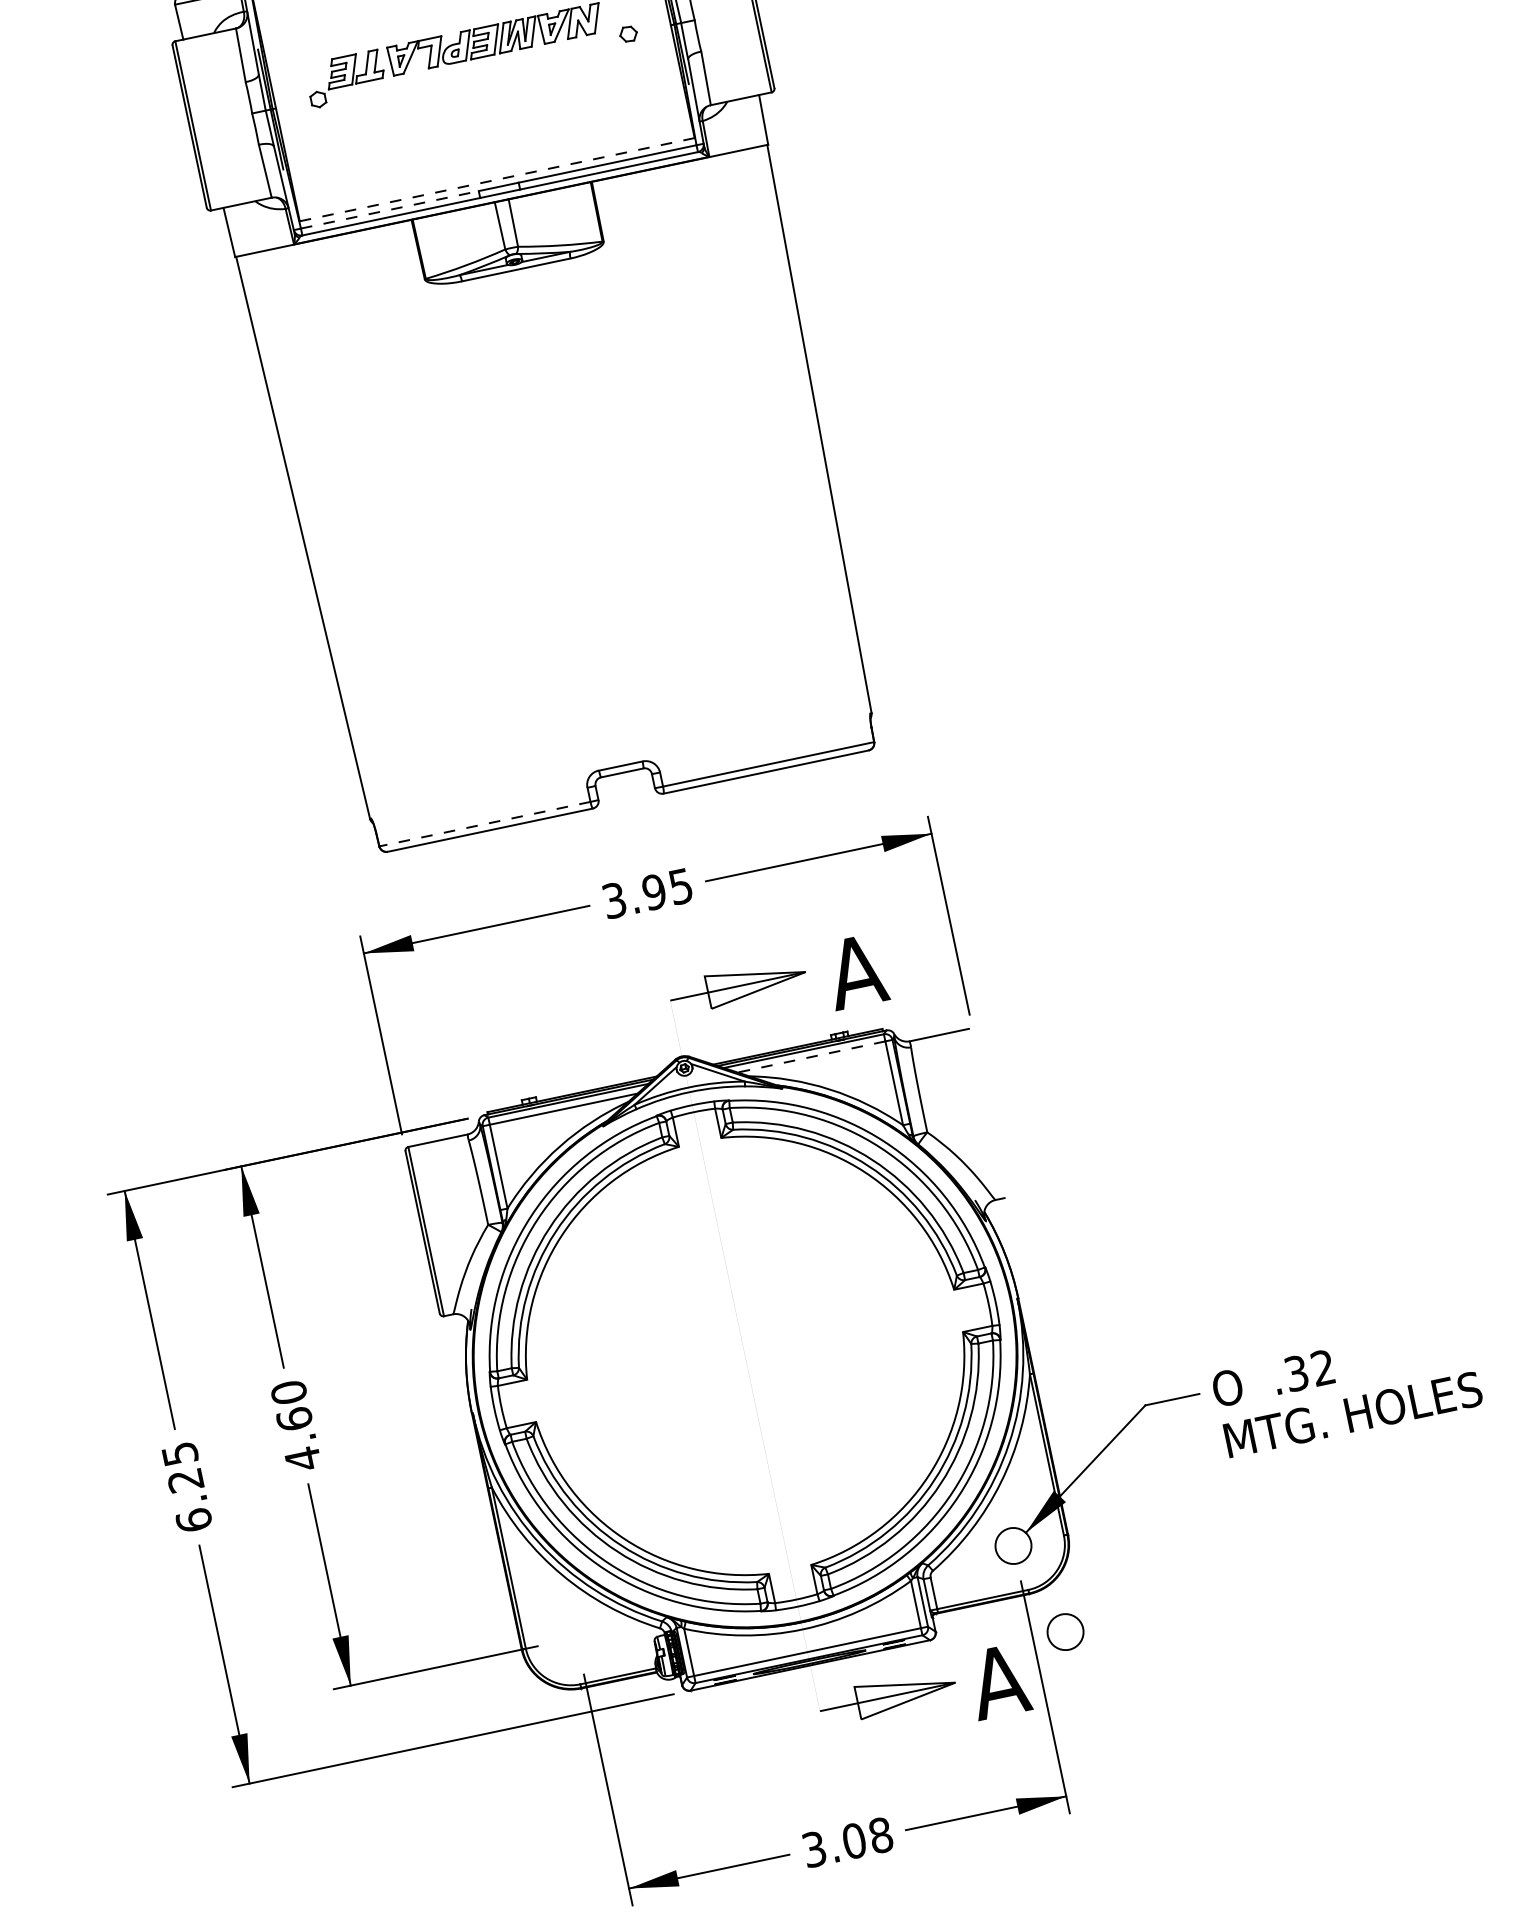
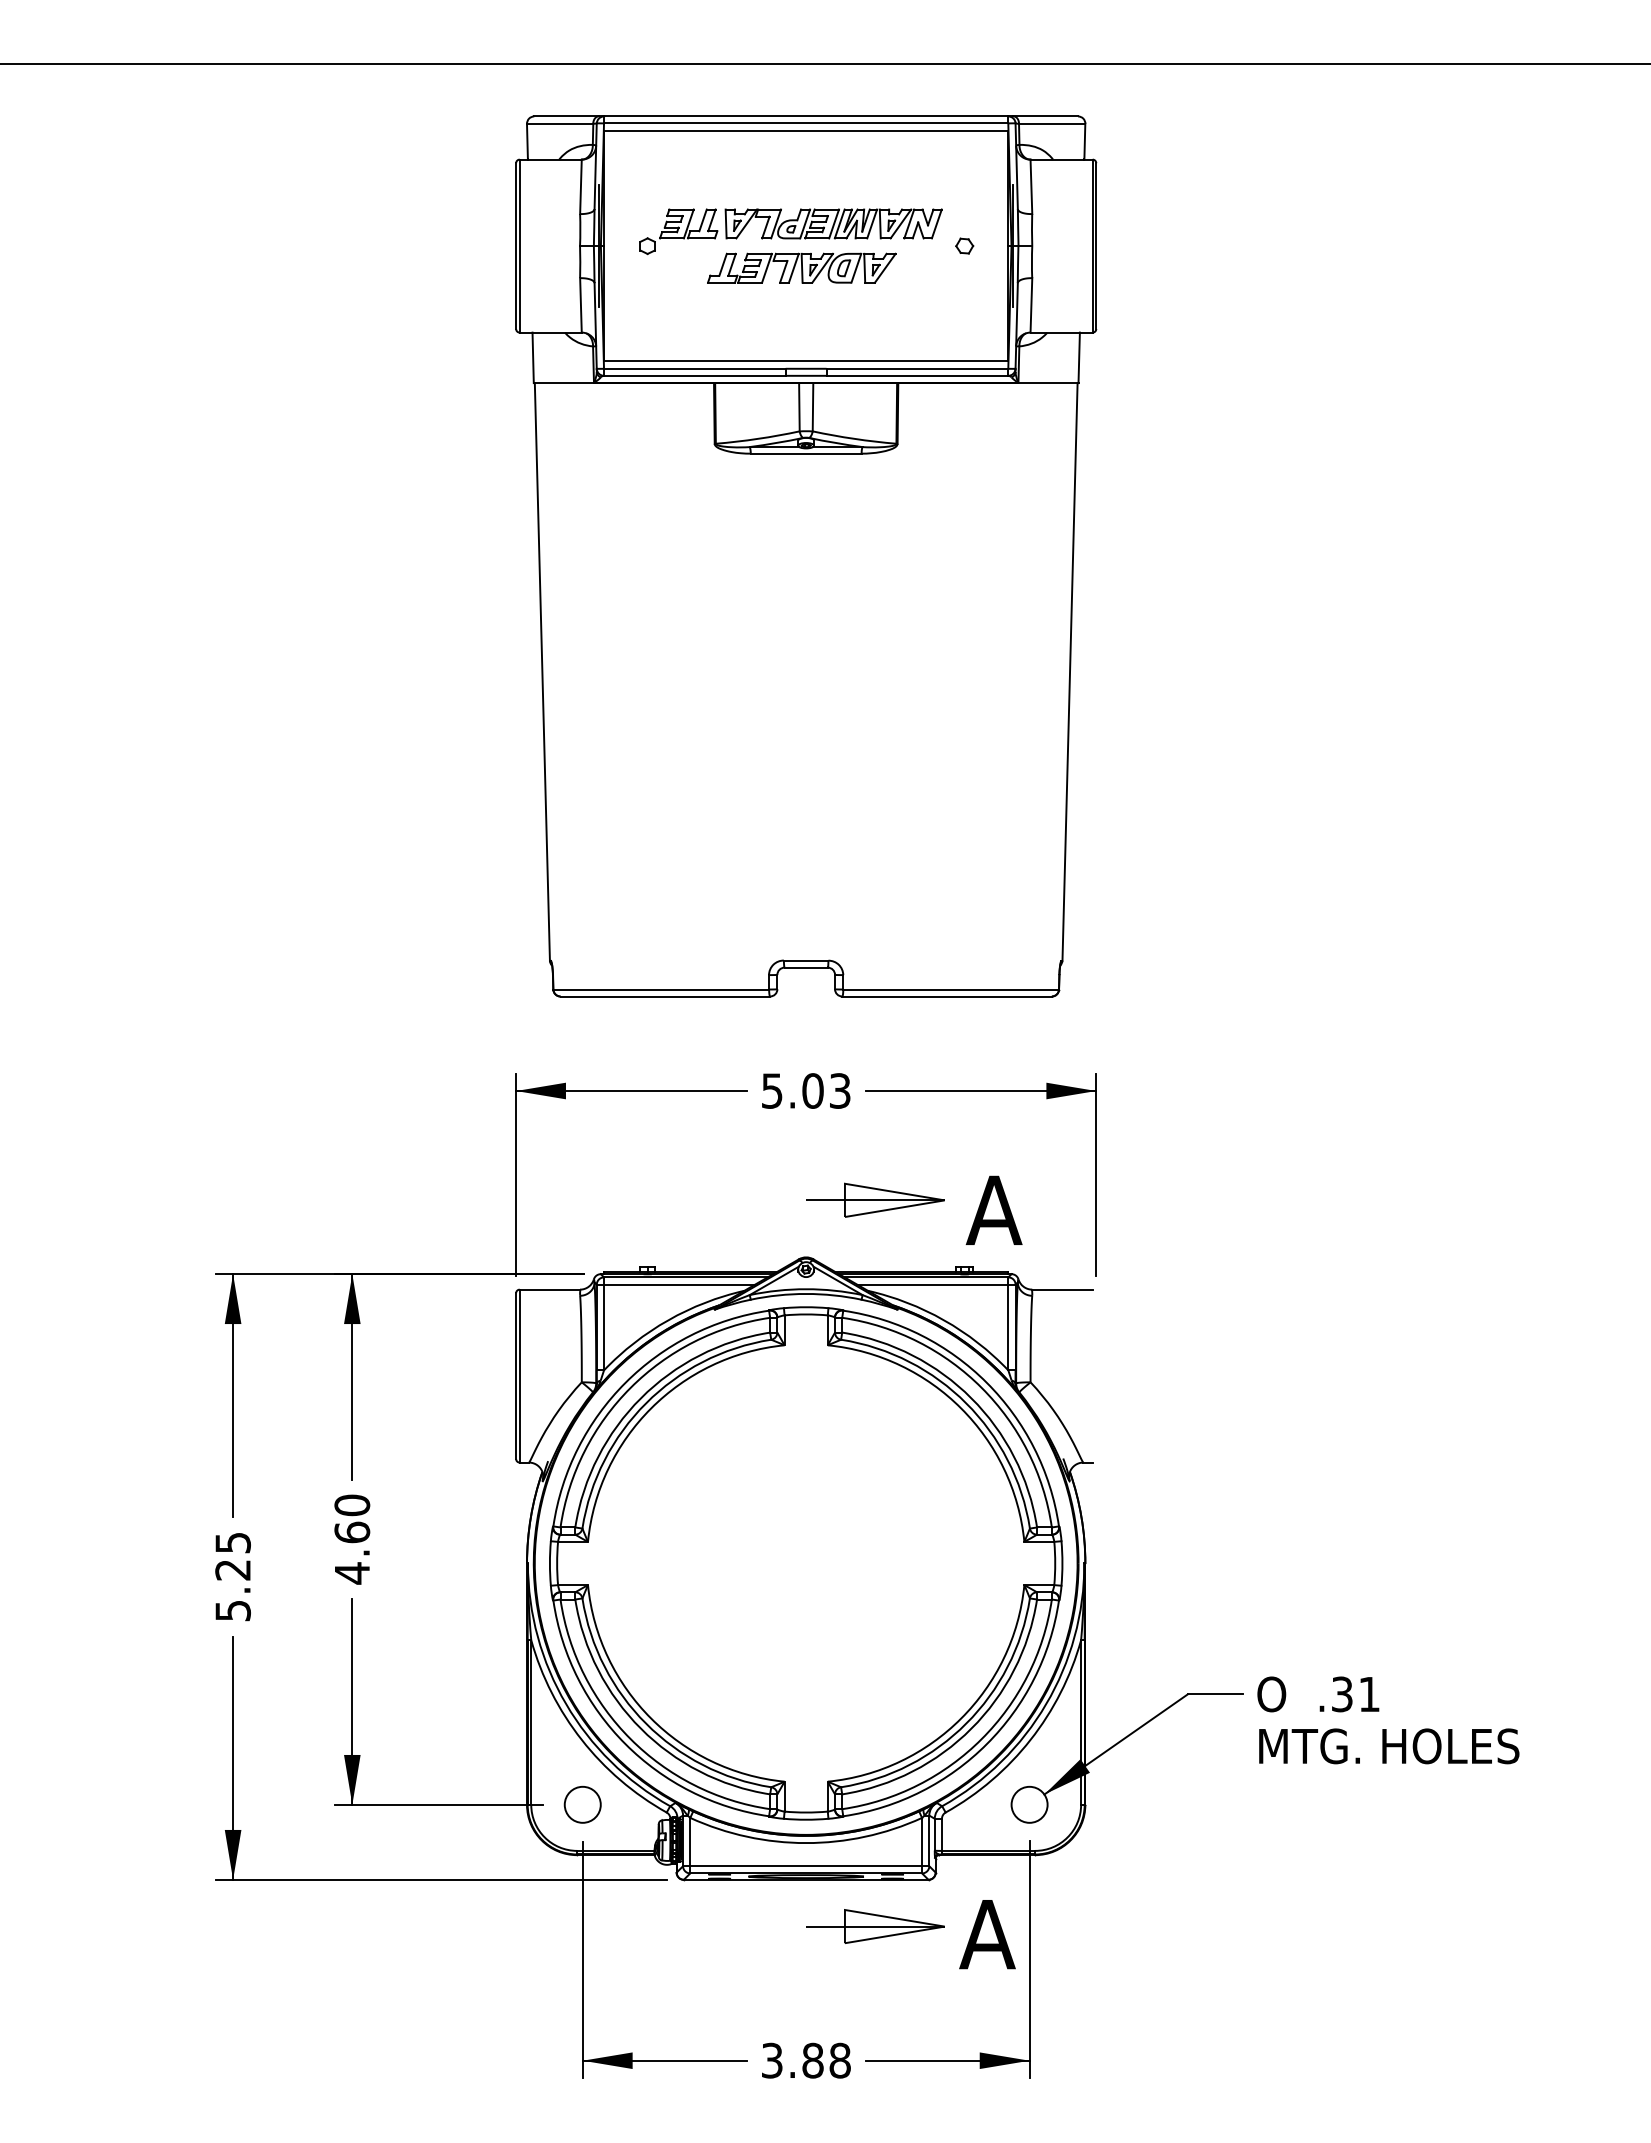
part: (473, 88) -> (801, 267), added
line: (497, 179) -> (806, 361), dashed -> solid
line: (389, 209) -> (694, 368), dashed -> solid
line: (485, 824) -> (661, 989), dashed -> solid
text: (647, 893) -> (806, 1090), 3.95 -> 5.03
line: (811, 1056) -> (932, 1284), dashed -> solid
text: (1323, 1366) -> (1369, 1693), .32 -> .31
text: (193, 1520) -> (232, 1610), 6.25 -> 5.25
circle: (1065, 1631) -> (582, 1804), moved
text: (853, 1840) -> (812, 2060), 3.08 -> 3.88

